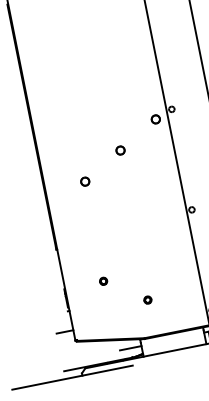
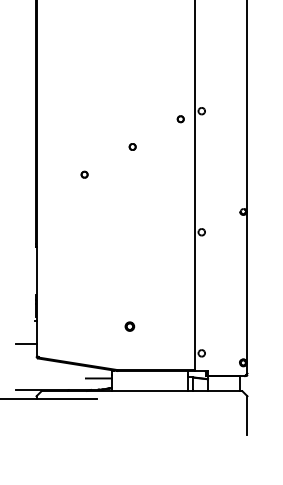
part: (155, 119) -> (180, 119), size x0.62
part: (120, 150) -> (132, 146), size x0.62
part: (85, 181) -> (84, 174), size x0.62
part: (103, 281) -> (82, 294), removed

